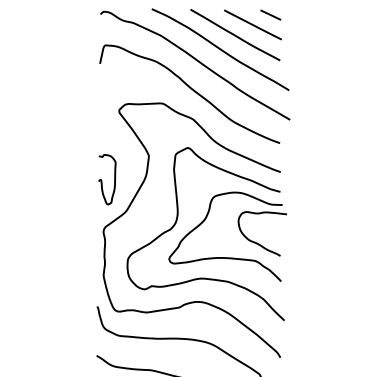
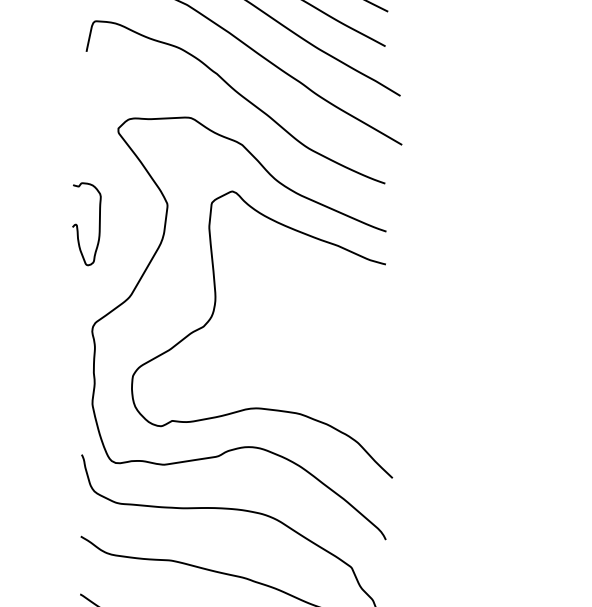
curve: (102, 180) -> (78, 225), moved
part: (239, 230) -> (317, 328), removed

